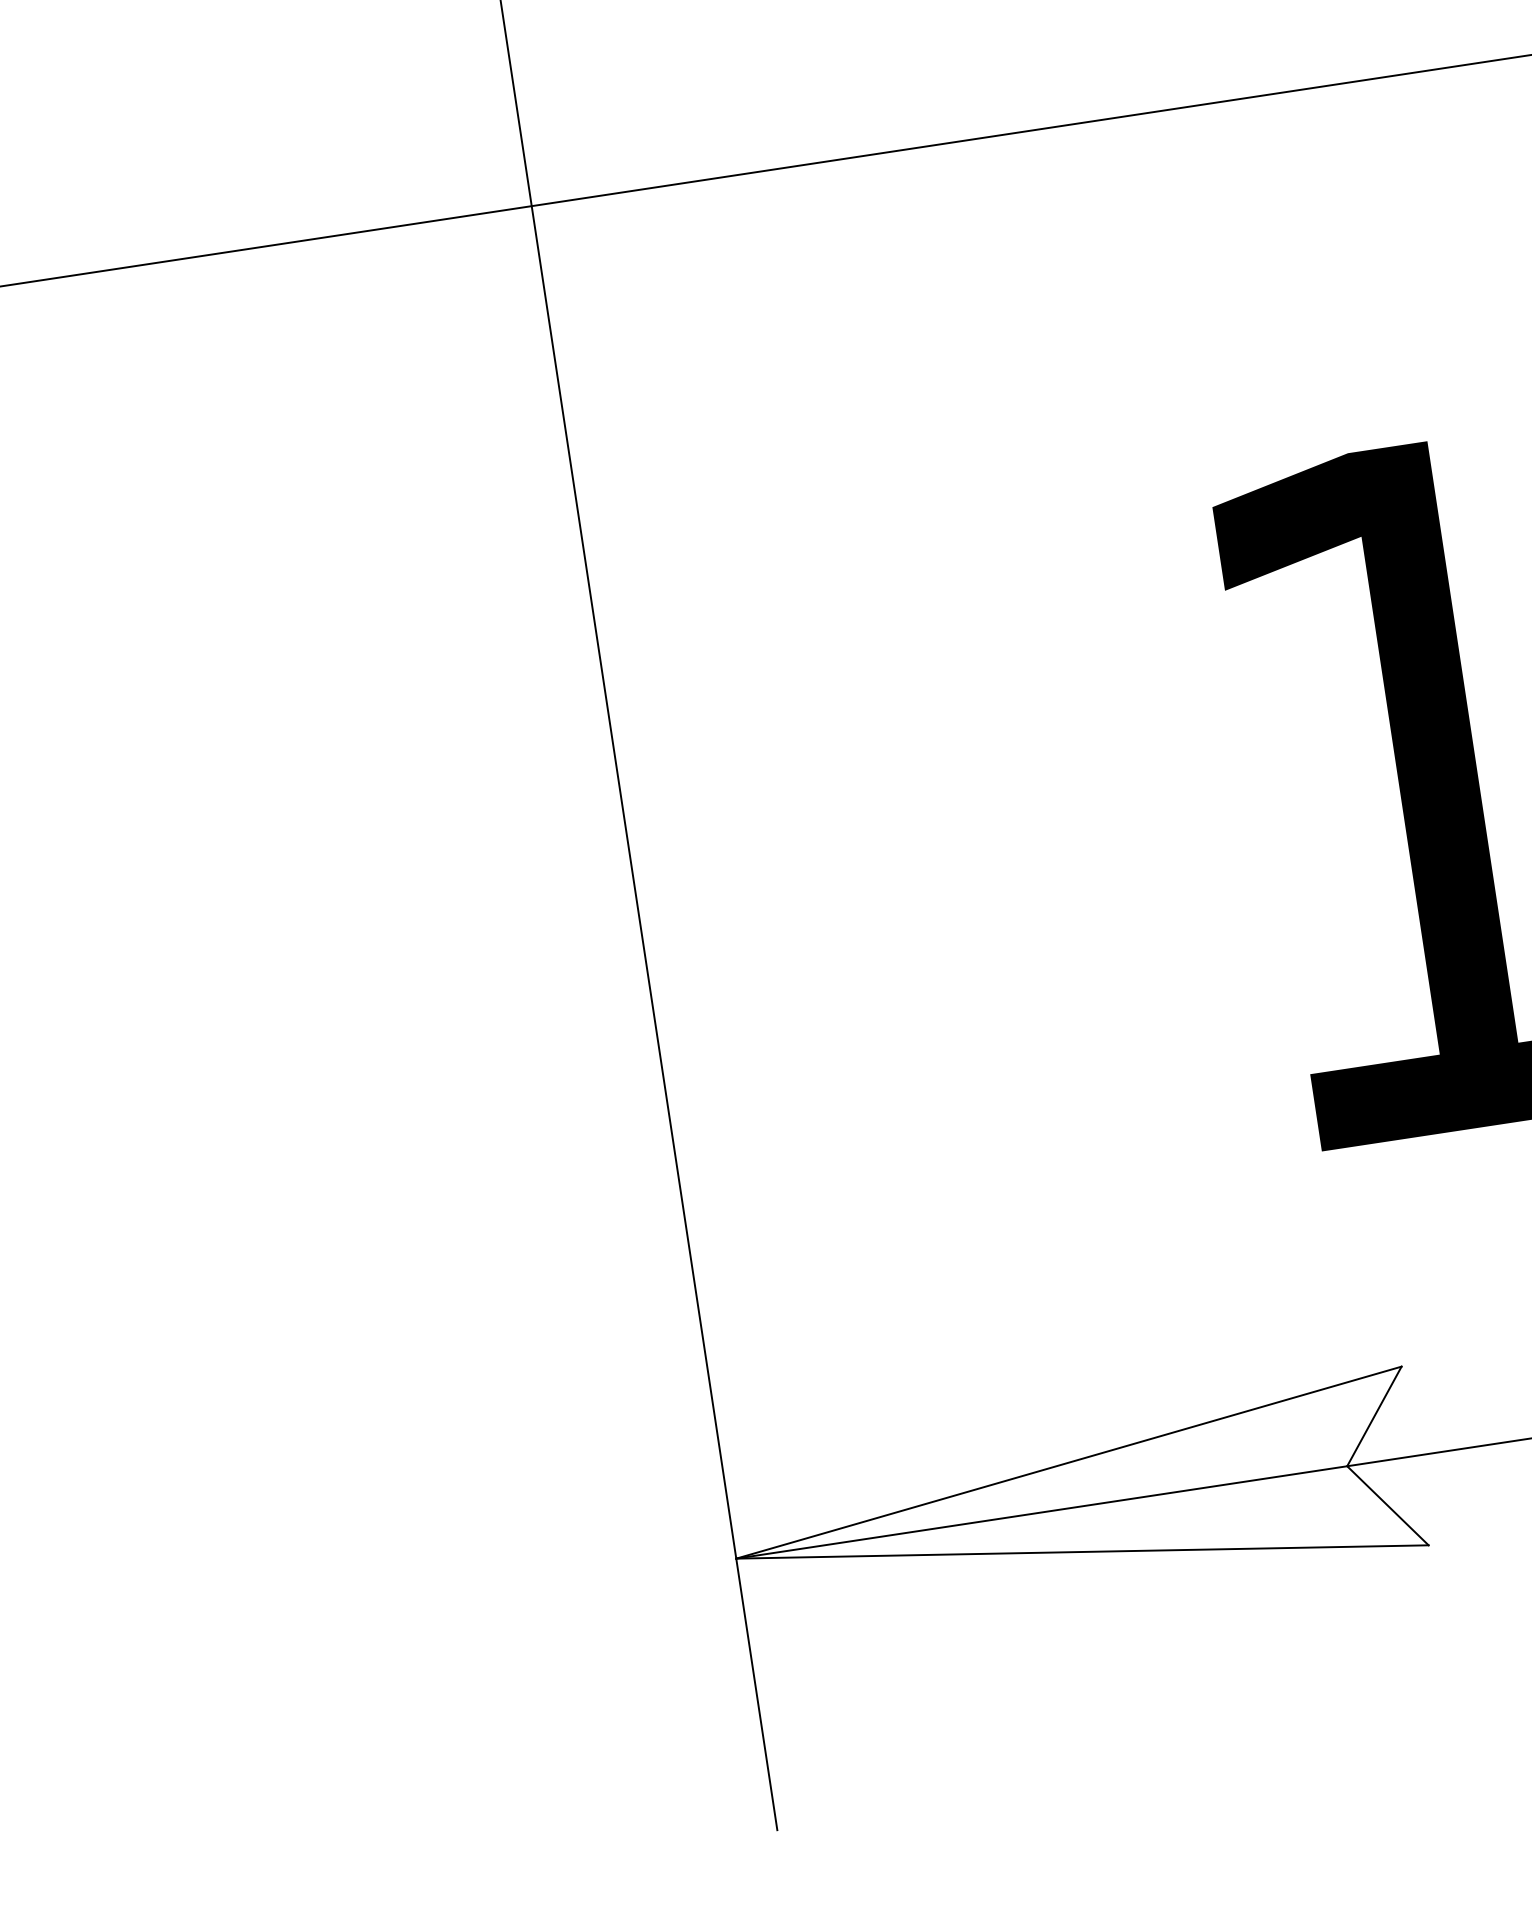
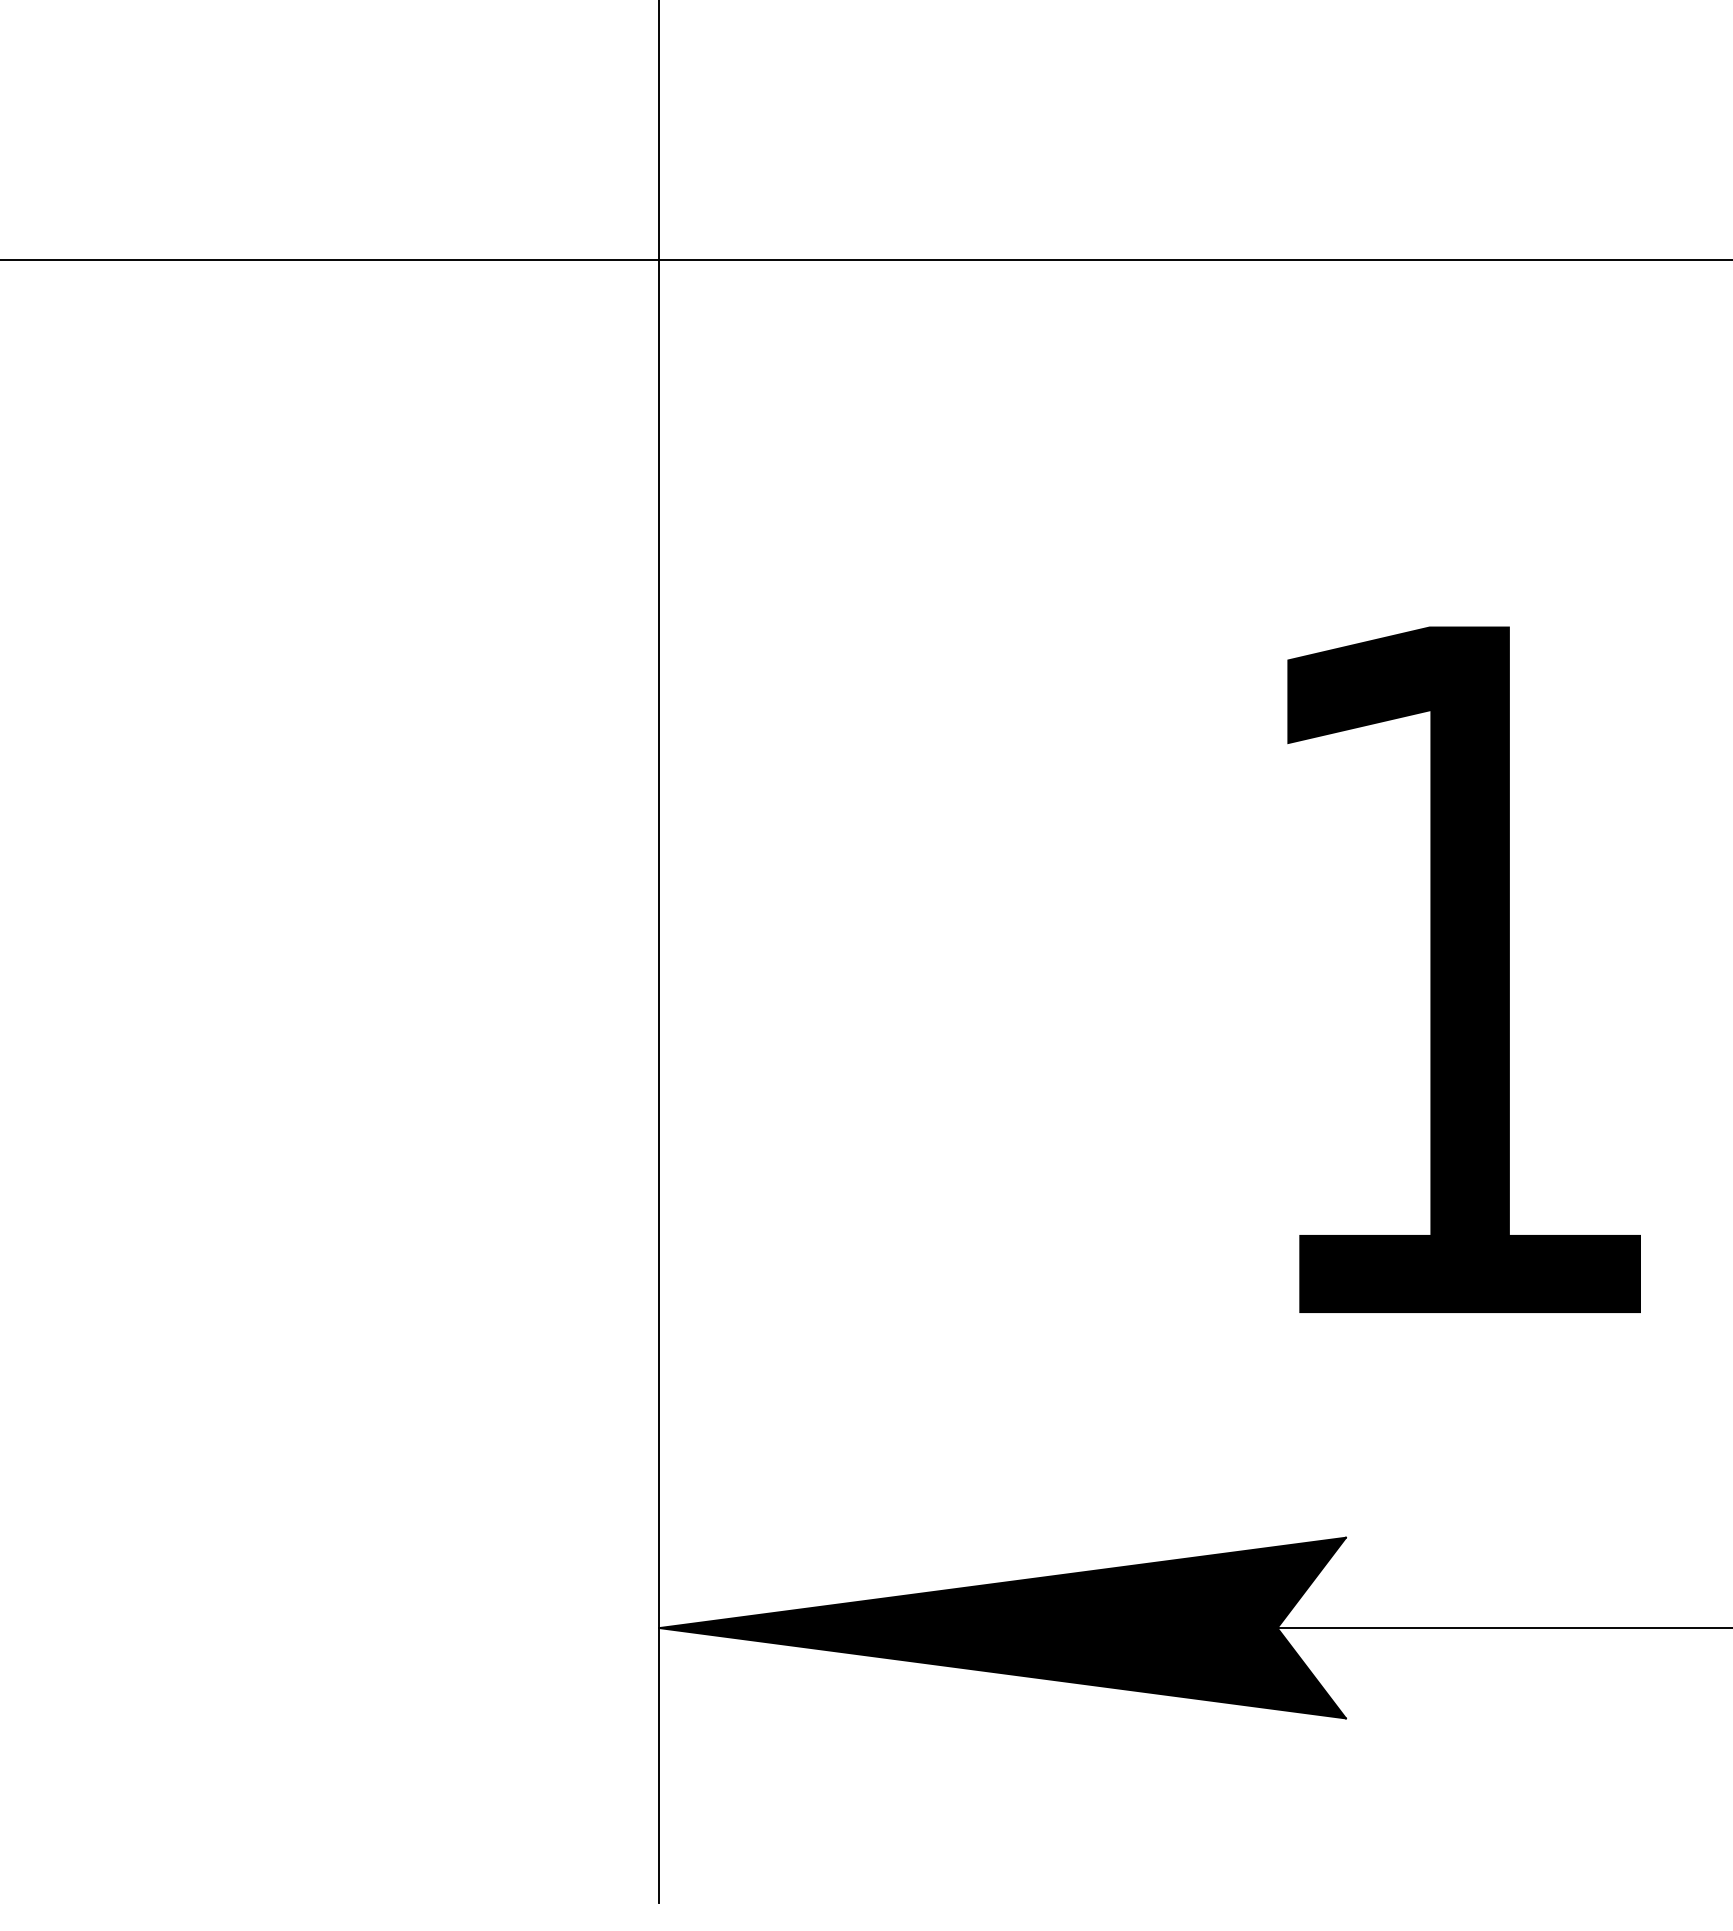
fill: (1075, 1506) -> (1002, 1627), added

